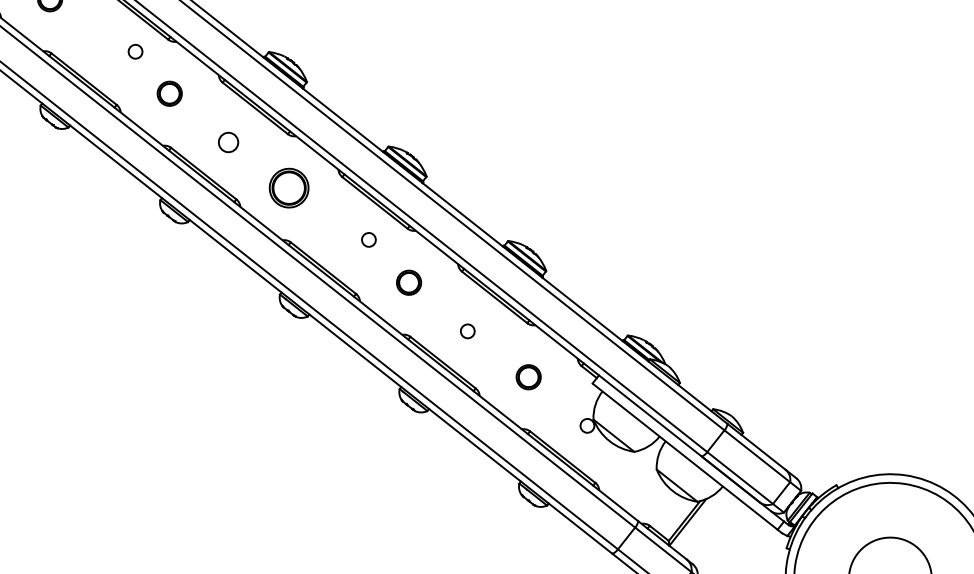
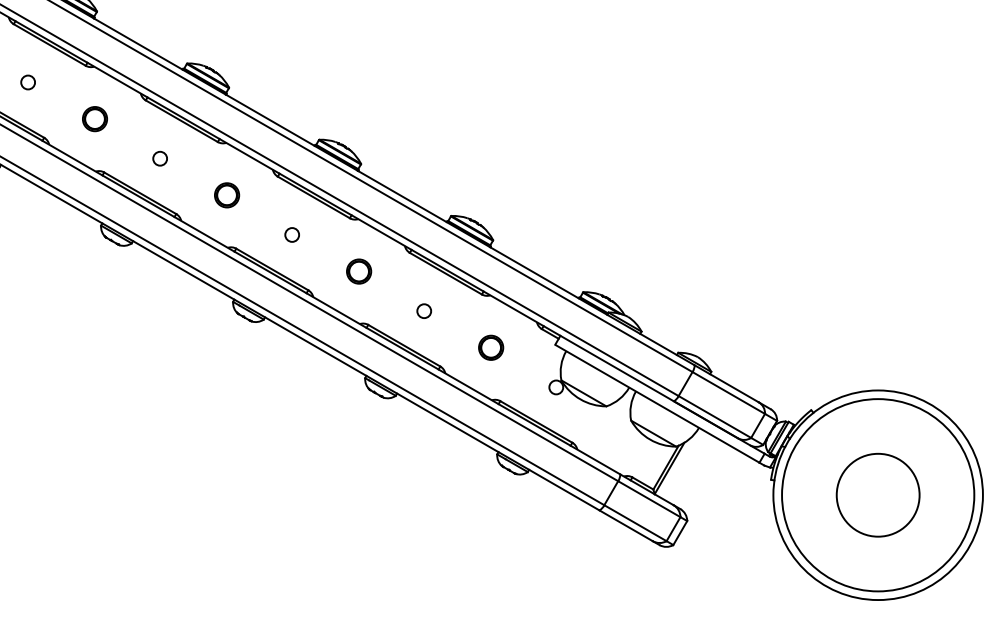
circle: (134, 51) -> (27, 82), moved
circle: (227, 142) -> (159, 158), size x0.71
part: (289, 188) -> (227, 195), size x0.62
circle: (368, 239) -> (291, 234), moved

